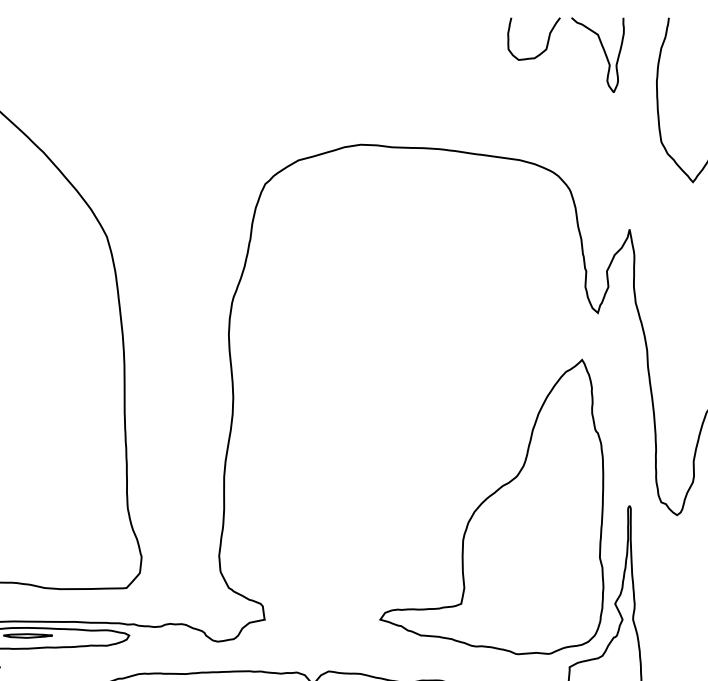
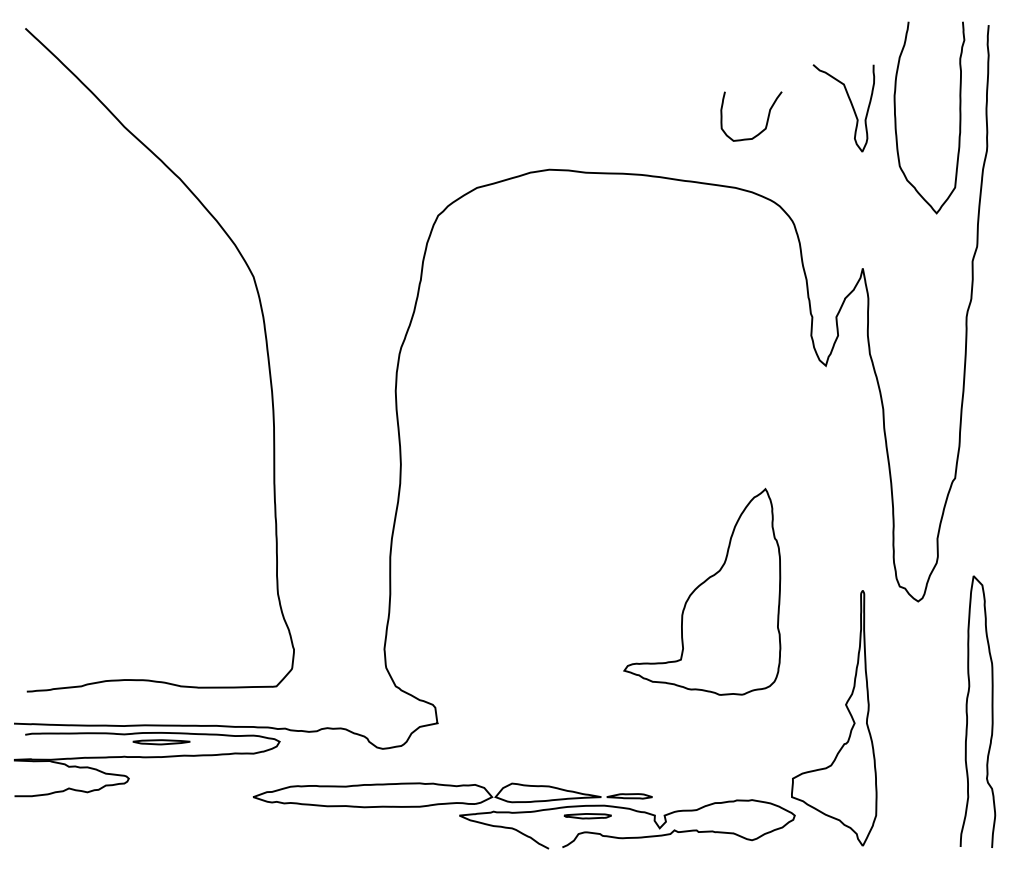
curve: (546, 42) -> (766, 120), moved
curve: (604, 53) -> (851, 106), moved
part: (492, 506) -> (702, 591), size x0.6

